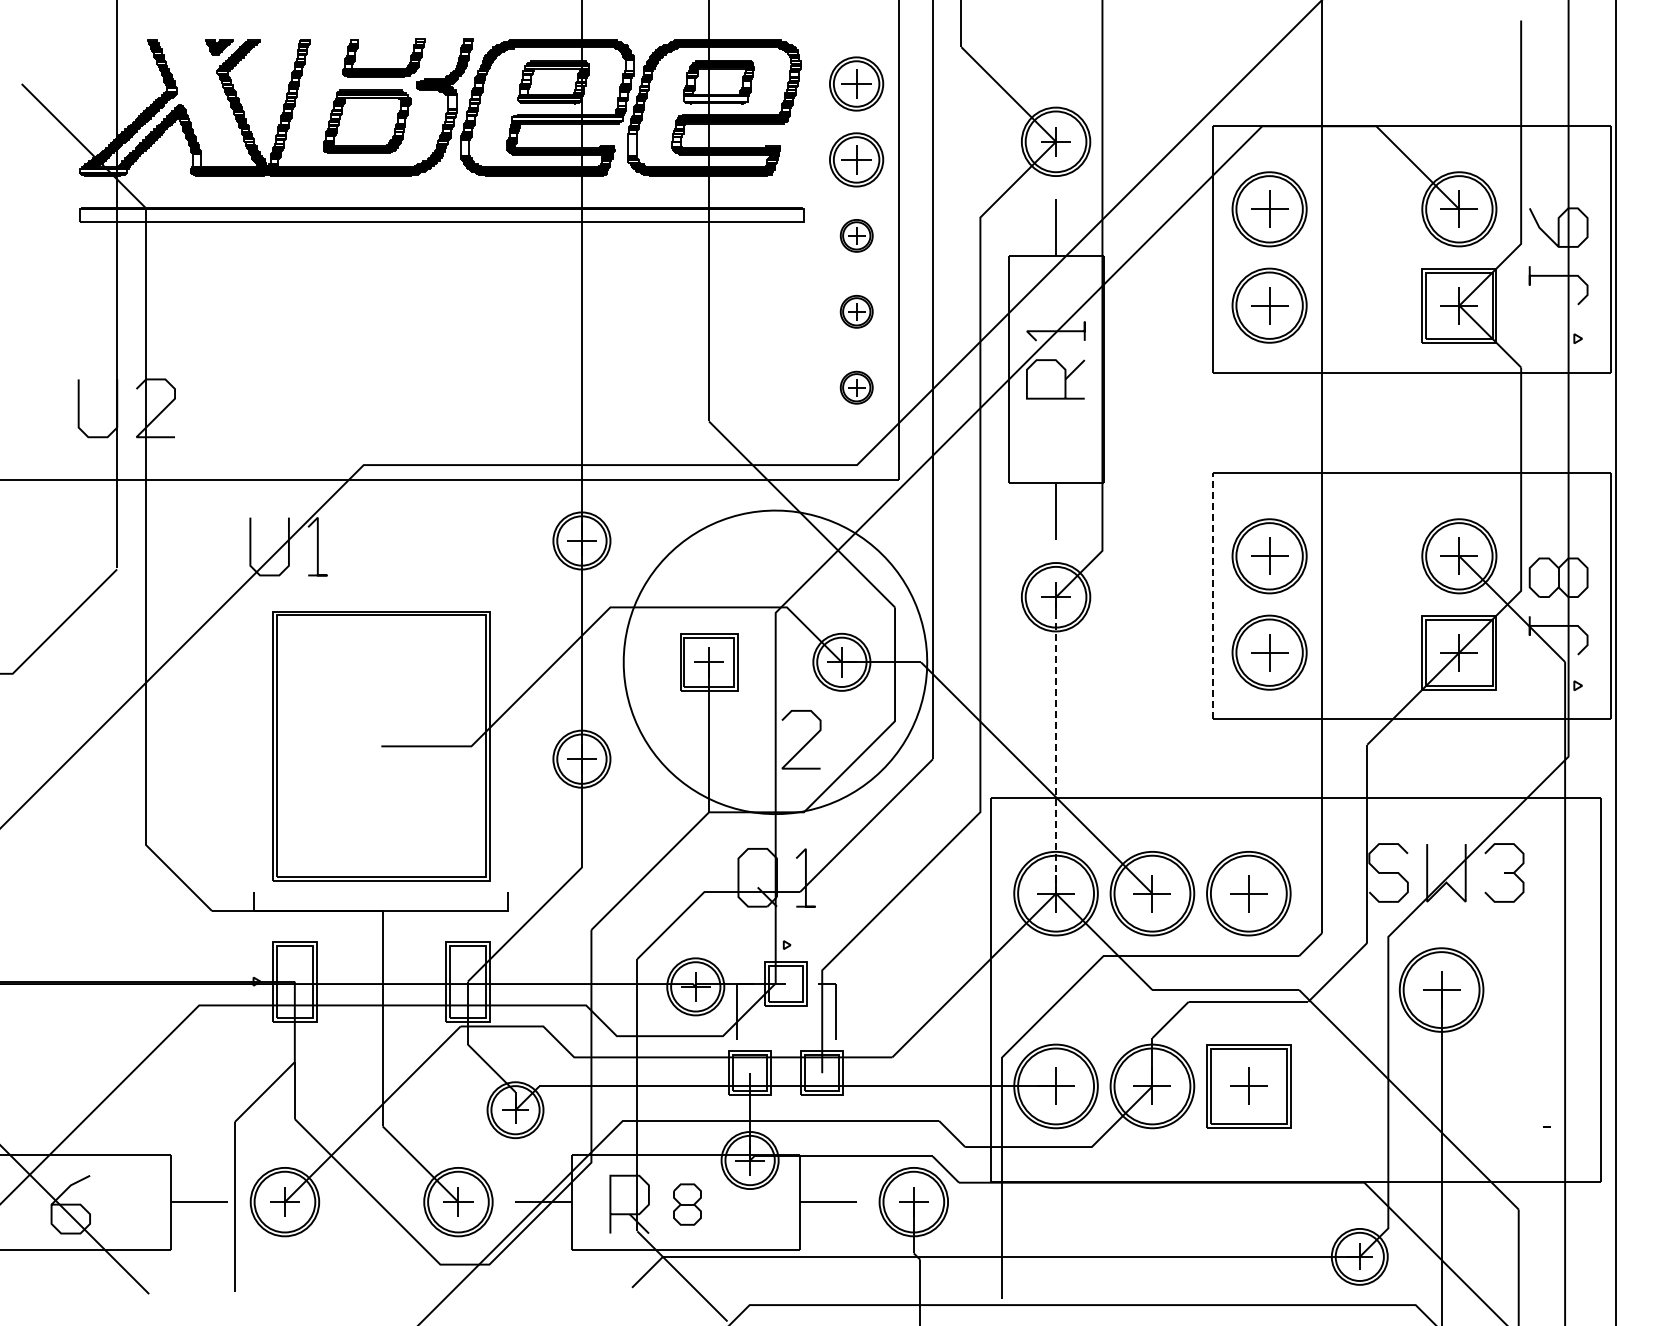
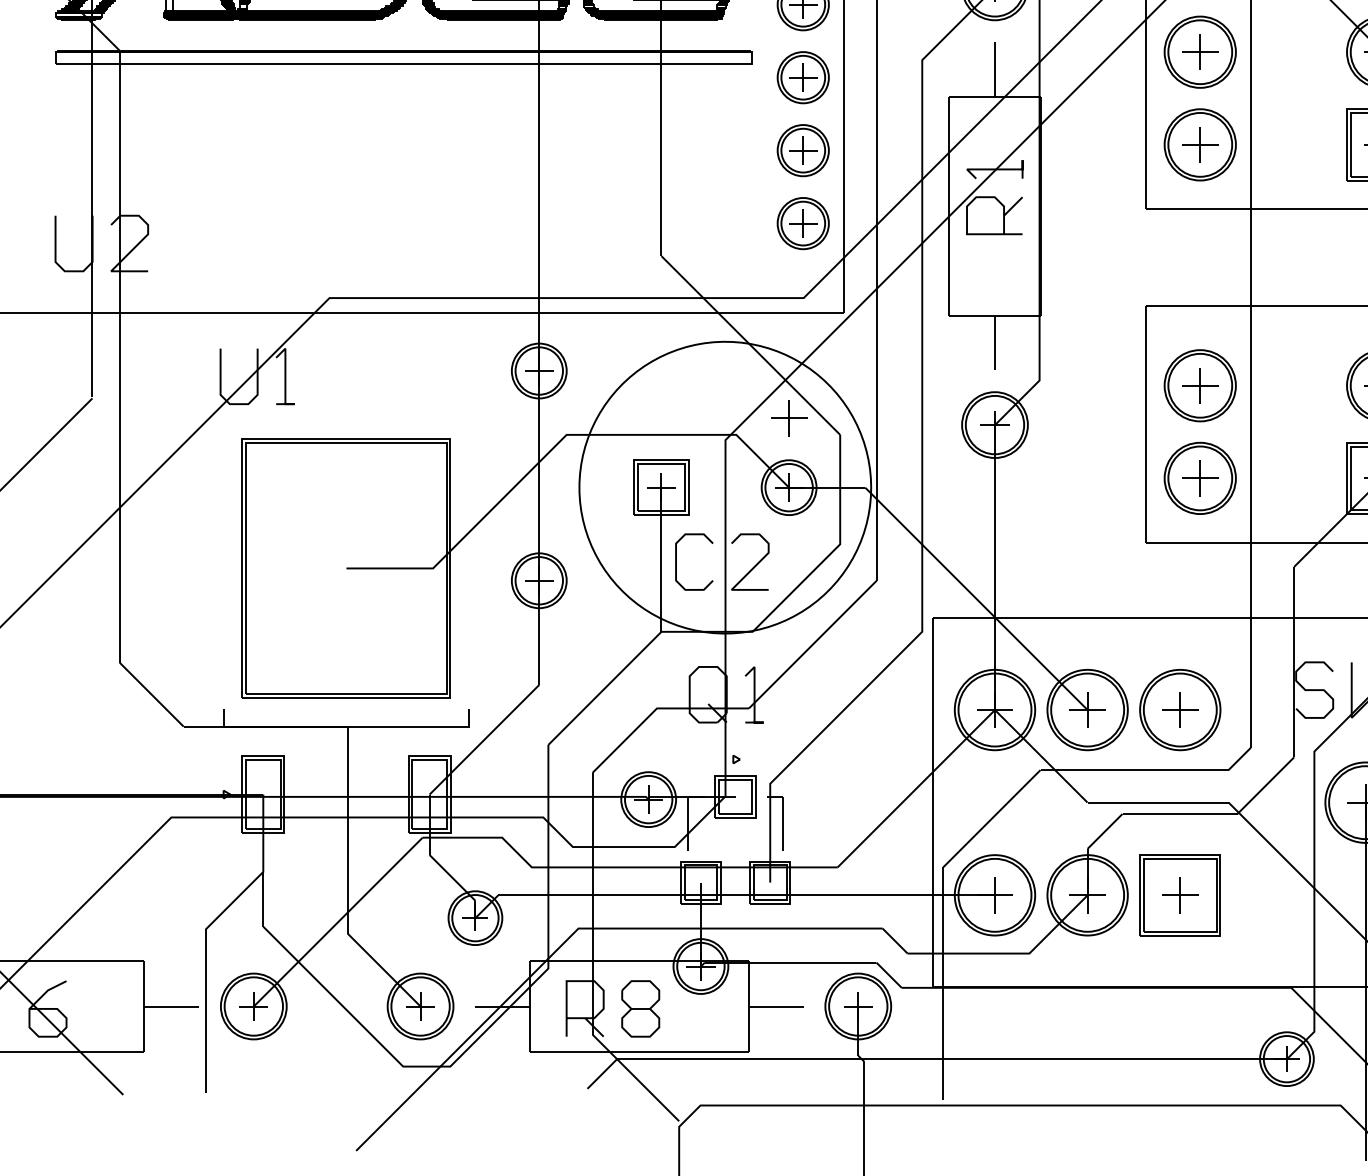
part: (856, 235) -> (803, 77), size x1.67
part: (856, 311) -> (803, 150), size x1.67
part: (856, 387) -> (803, 223), size x1.67
part: (841, 590) -> (788, 418), added
line: (1212, 595) -> (1145, 423), dashed -> solid
curve: (725, 739) -> (677, 561), added
line: (1056, 744) -> (995, 566), dashed -> solid
part: (687, 1204) -> (640, 1008), size x1.43

